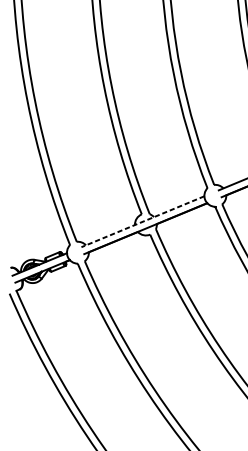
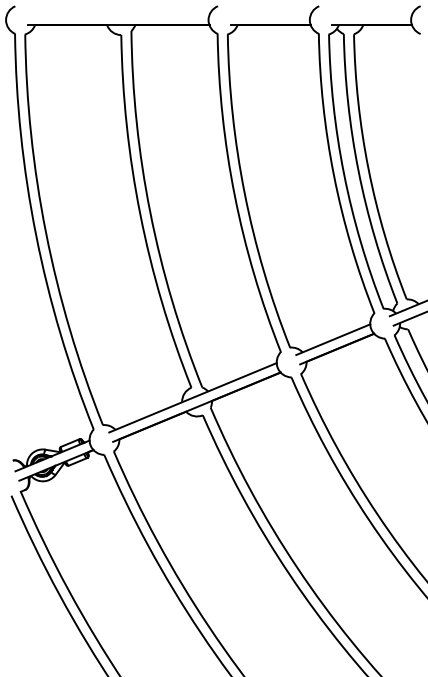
line: (142, 221) -> (192, 397), dashed -> solid

